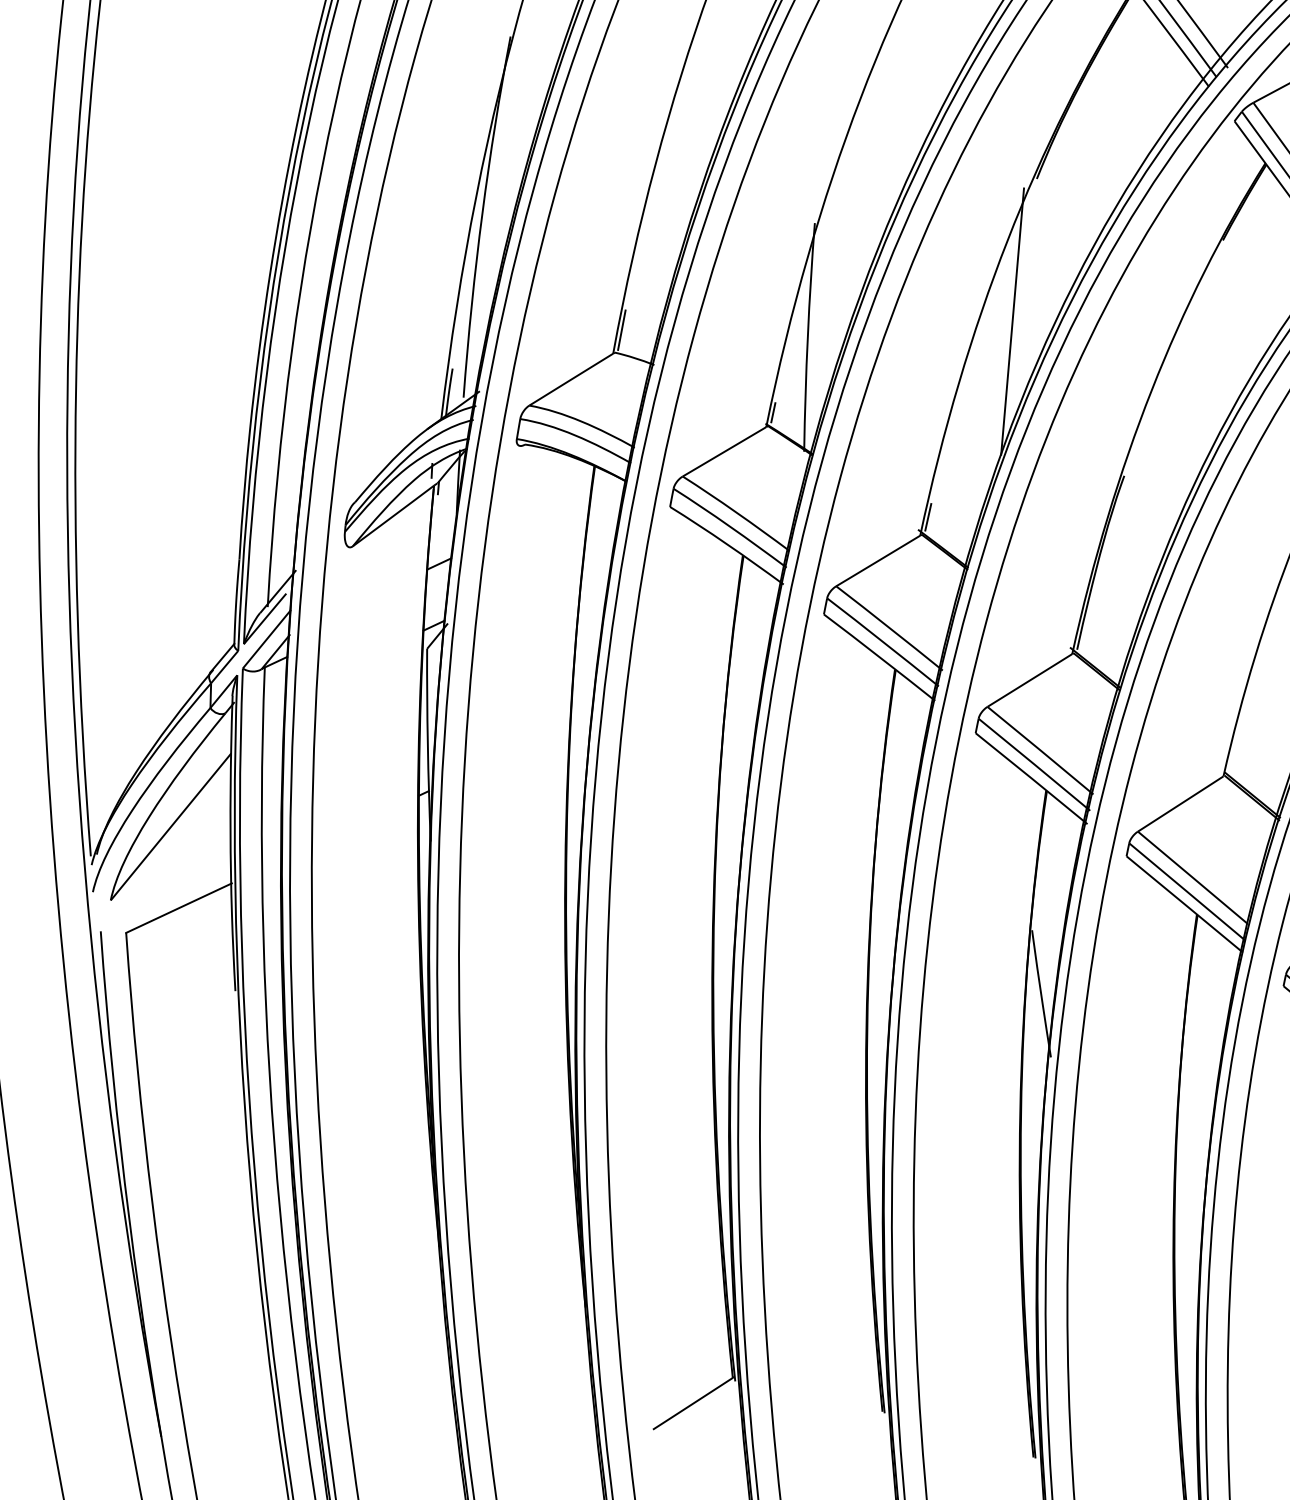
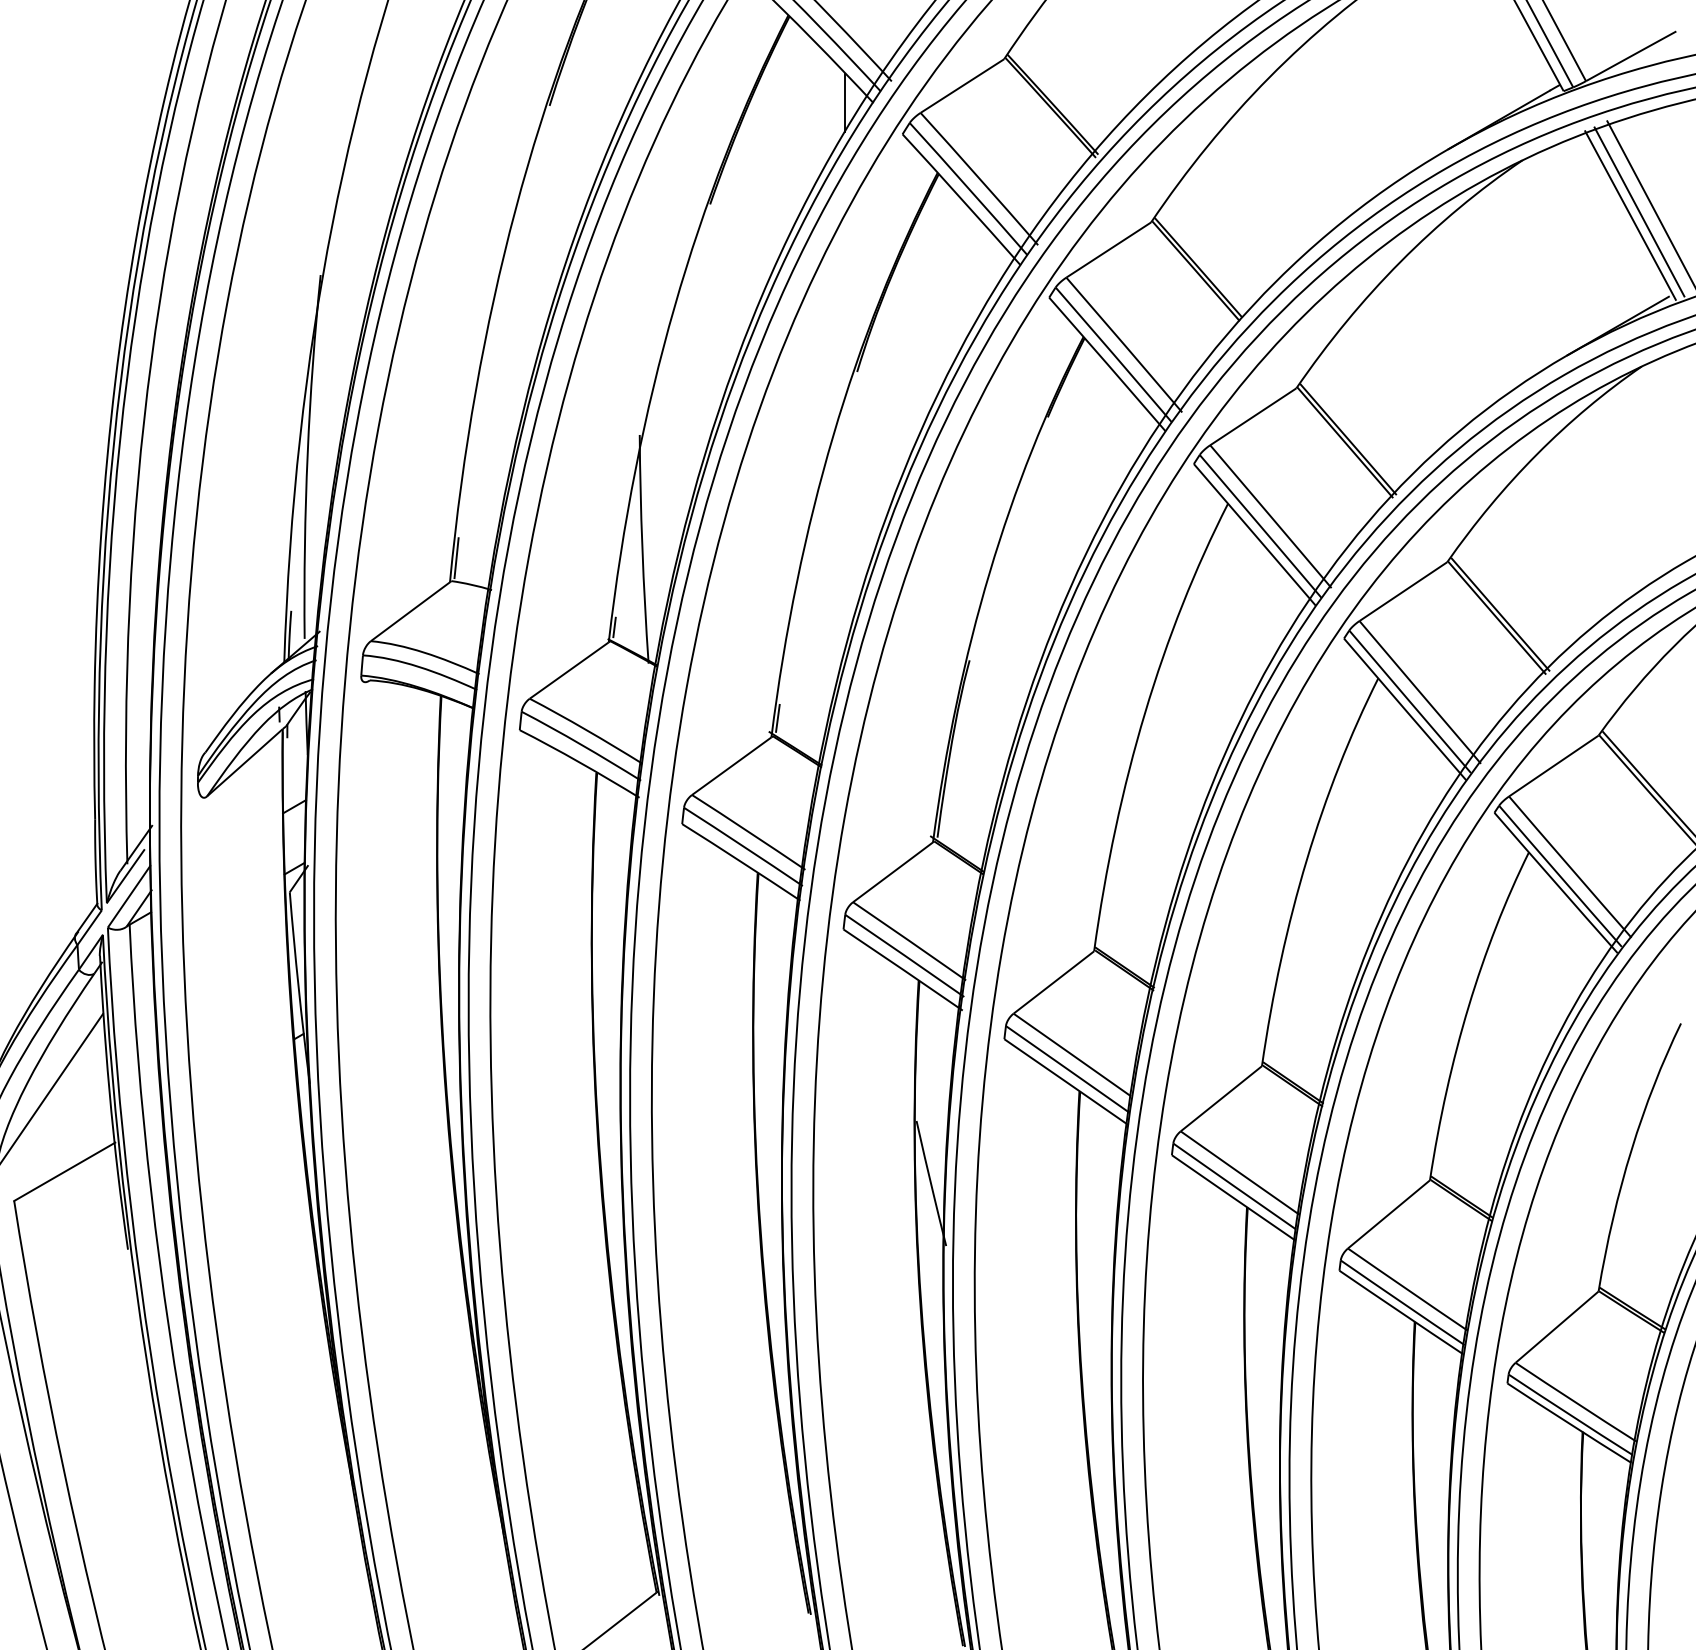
line: (1012, 320) -> (845, 515), removed

